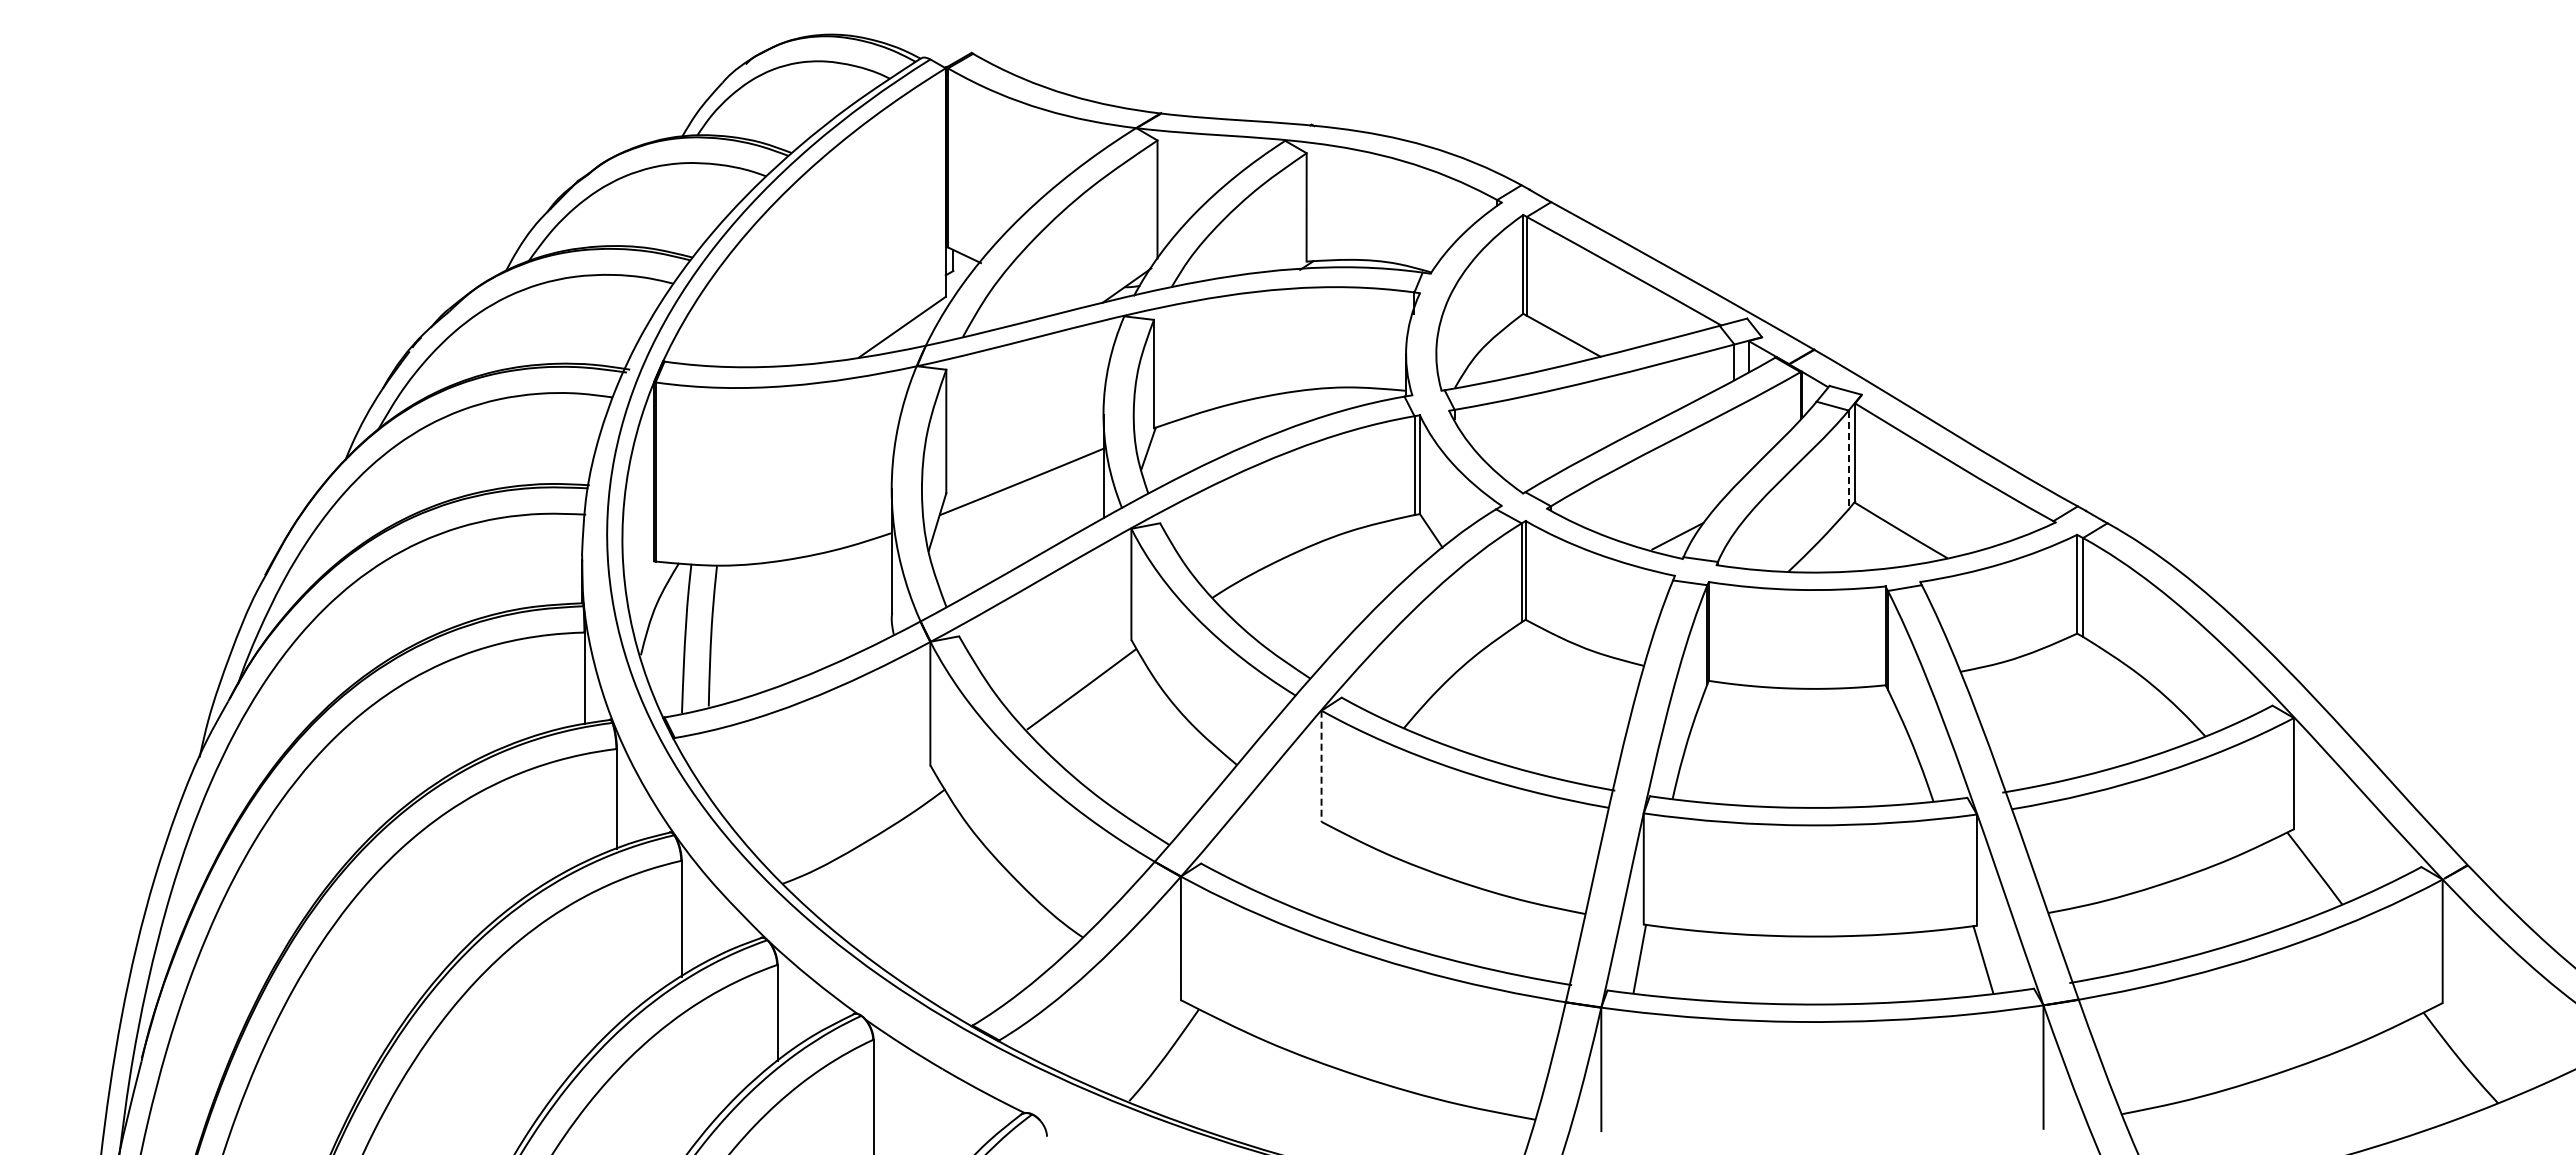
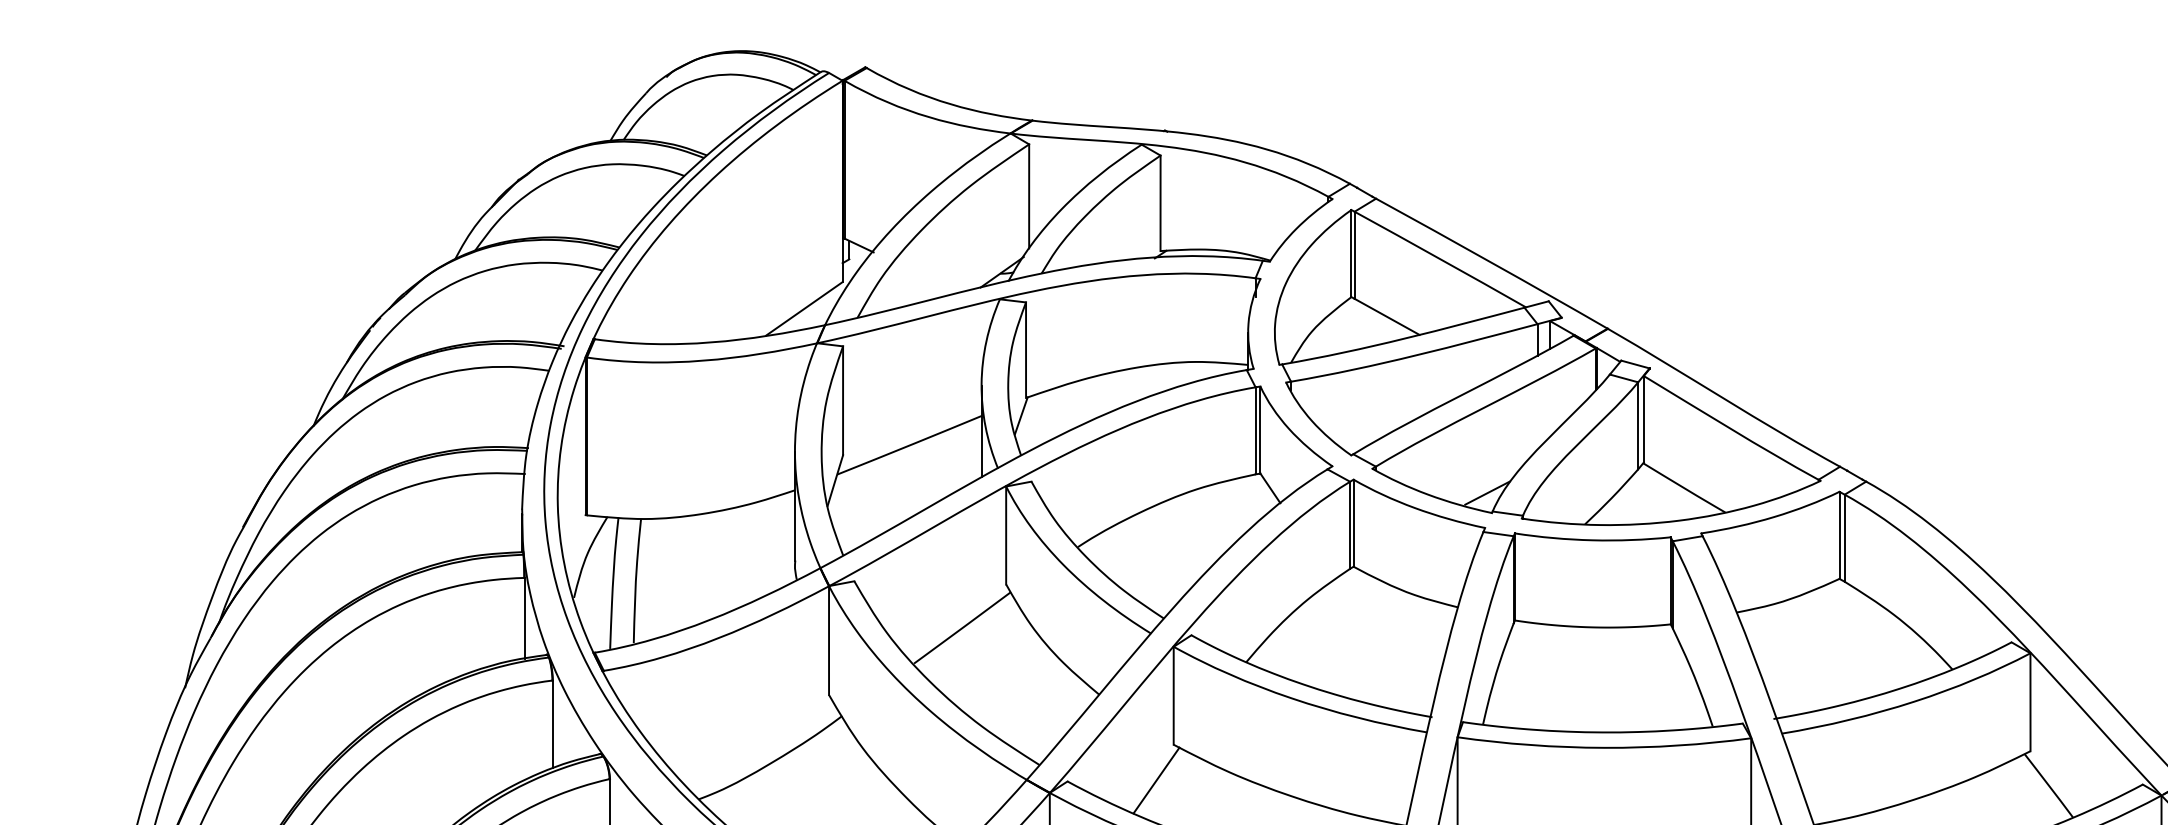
line: (1848, 460) -> (1638, 426), dashed -> solid
line: (1321, 766) -> (1173, 695), dashed -> solid
line: (1302, 862) -> (1156, 780), added

